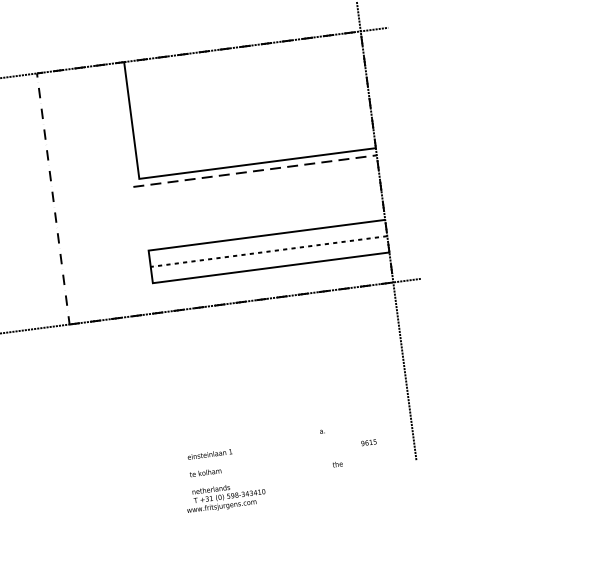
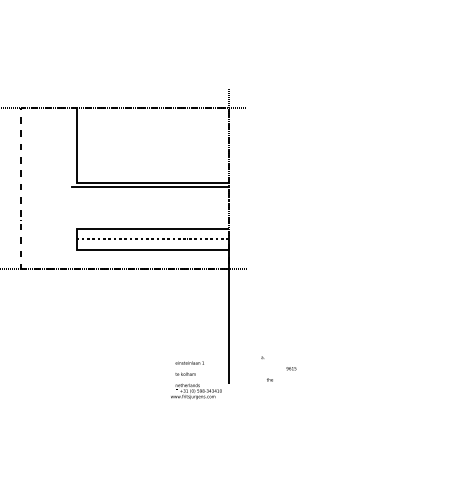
line: (256, 171) -> (151, 187), dashed -> solid
text: (280, 468) -> (233, 377), moved

